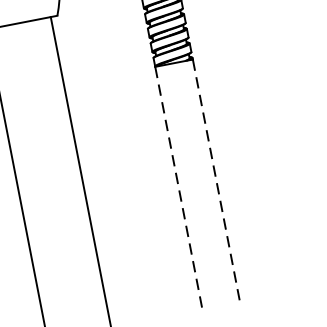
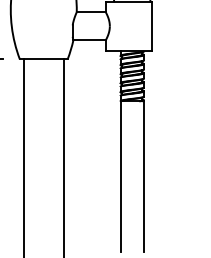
line: (215, 181) -> (143, 177), dashed -> solid
line: (179, 189) -> (120, 177), dashed -> solid

